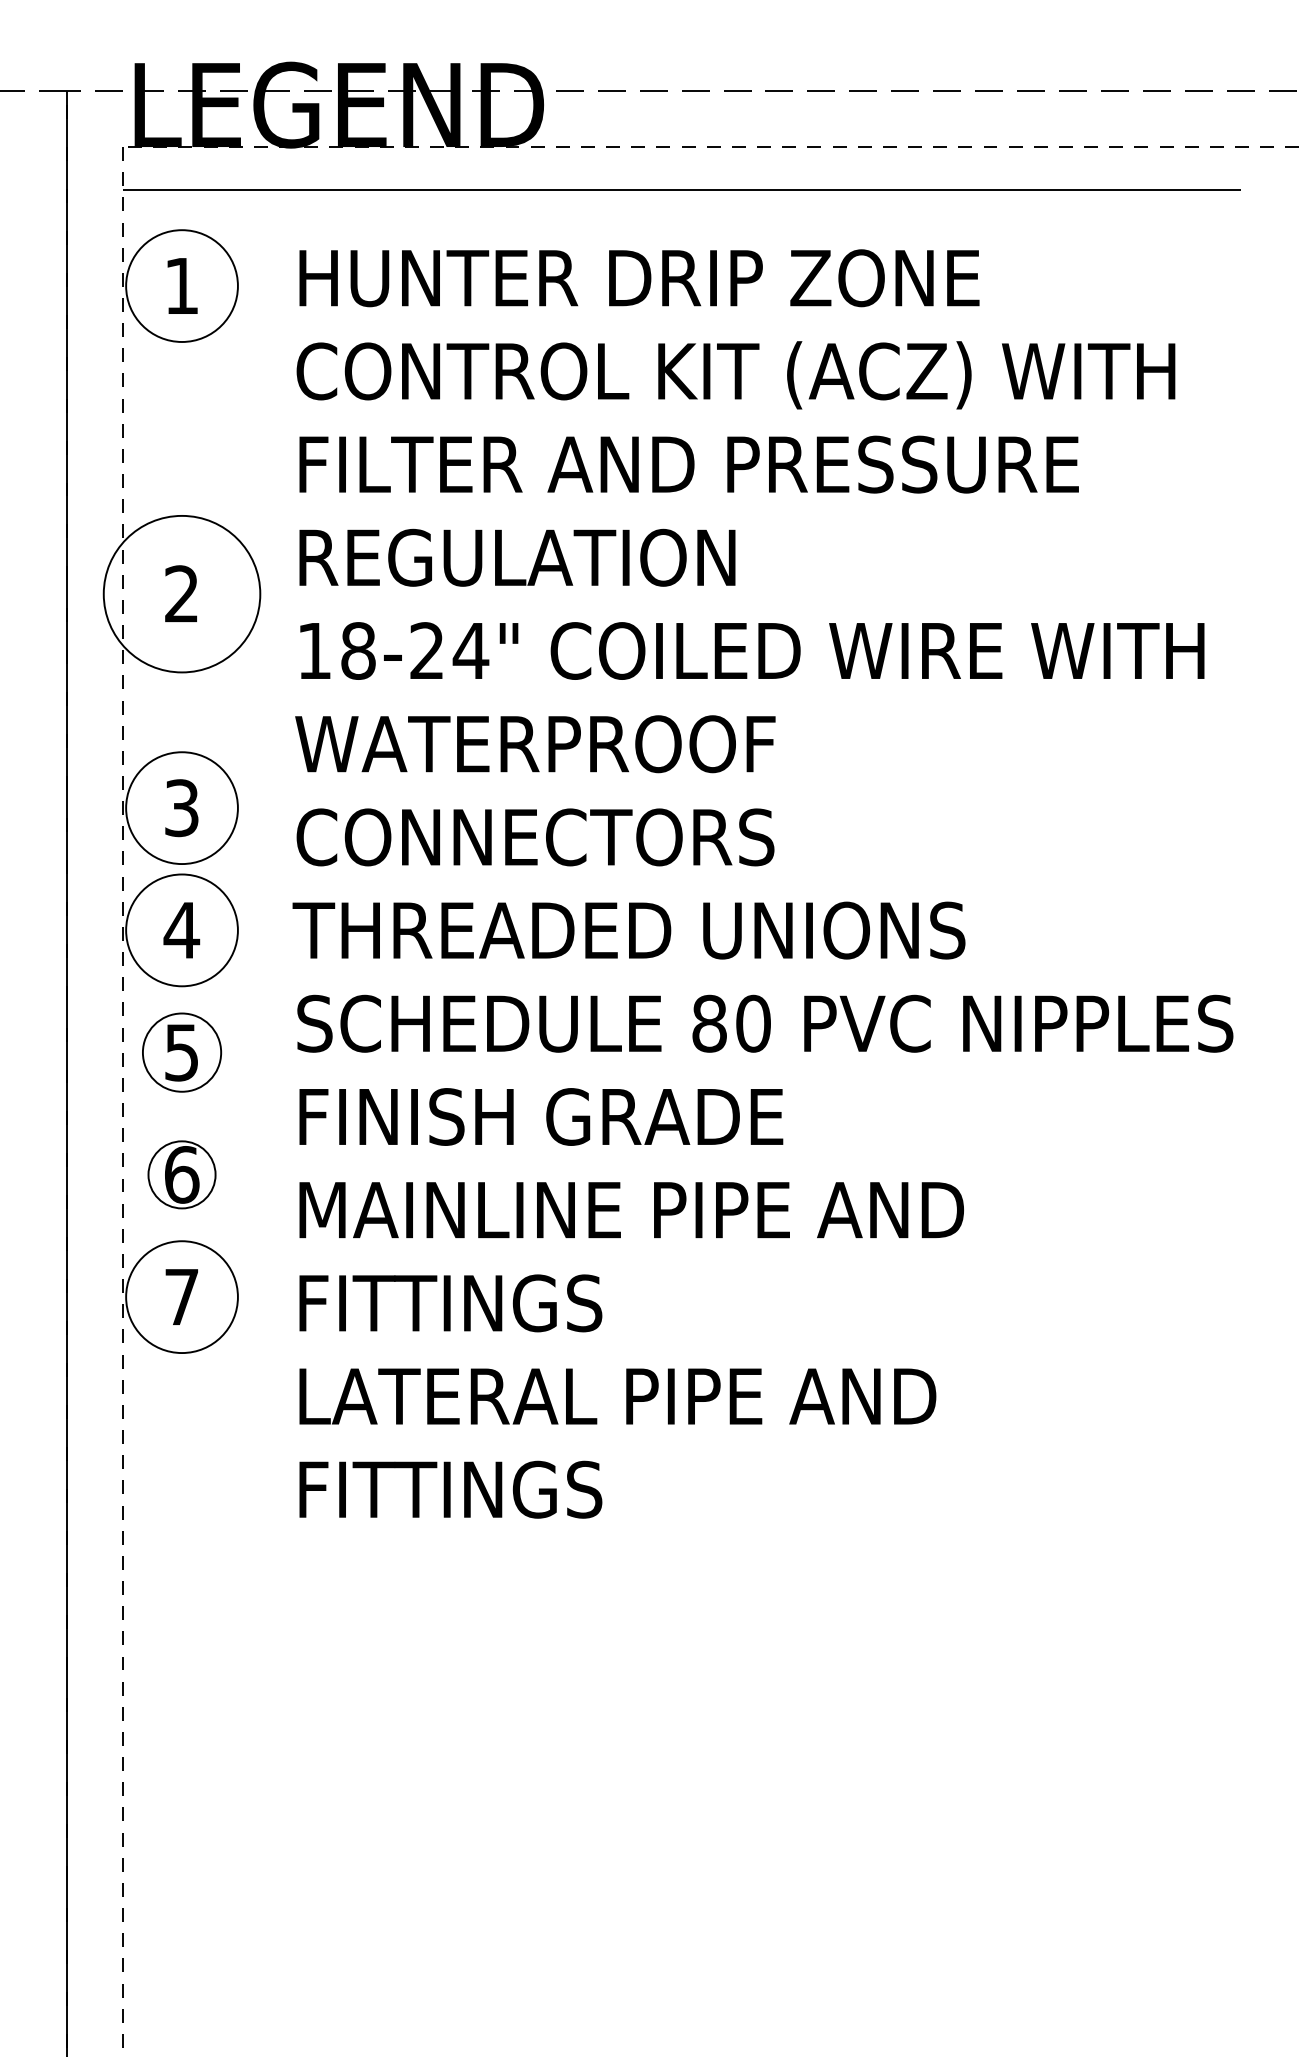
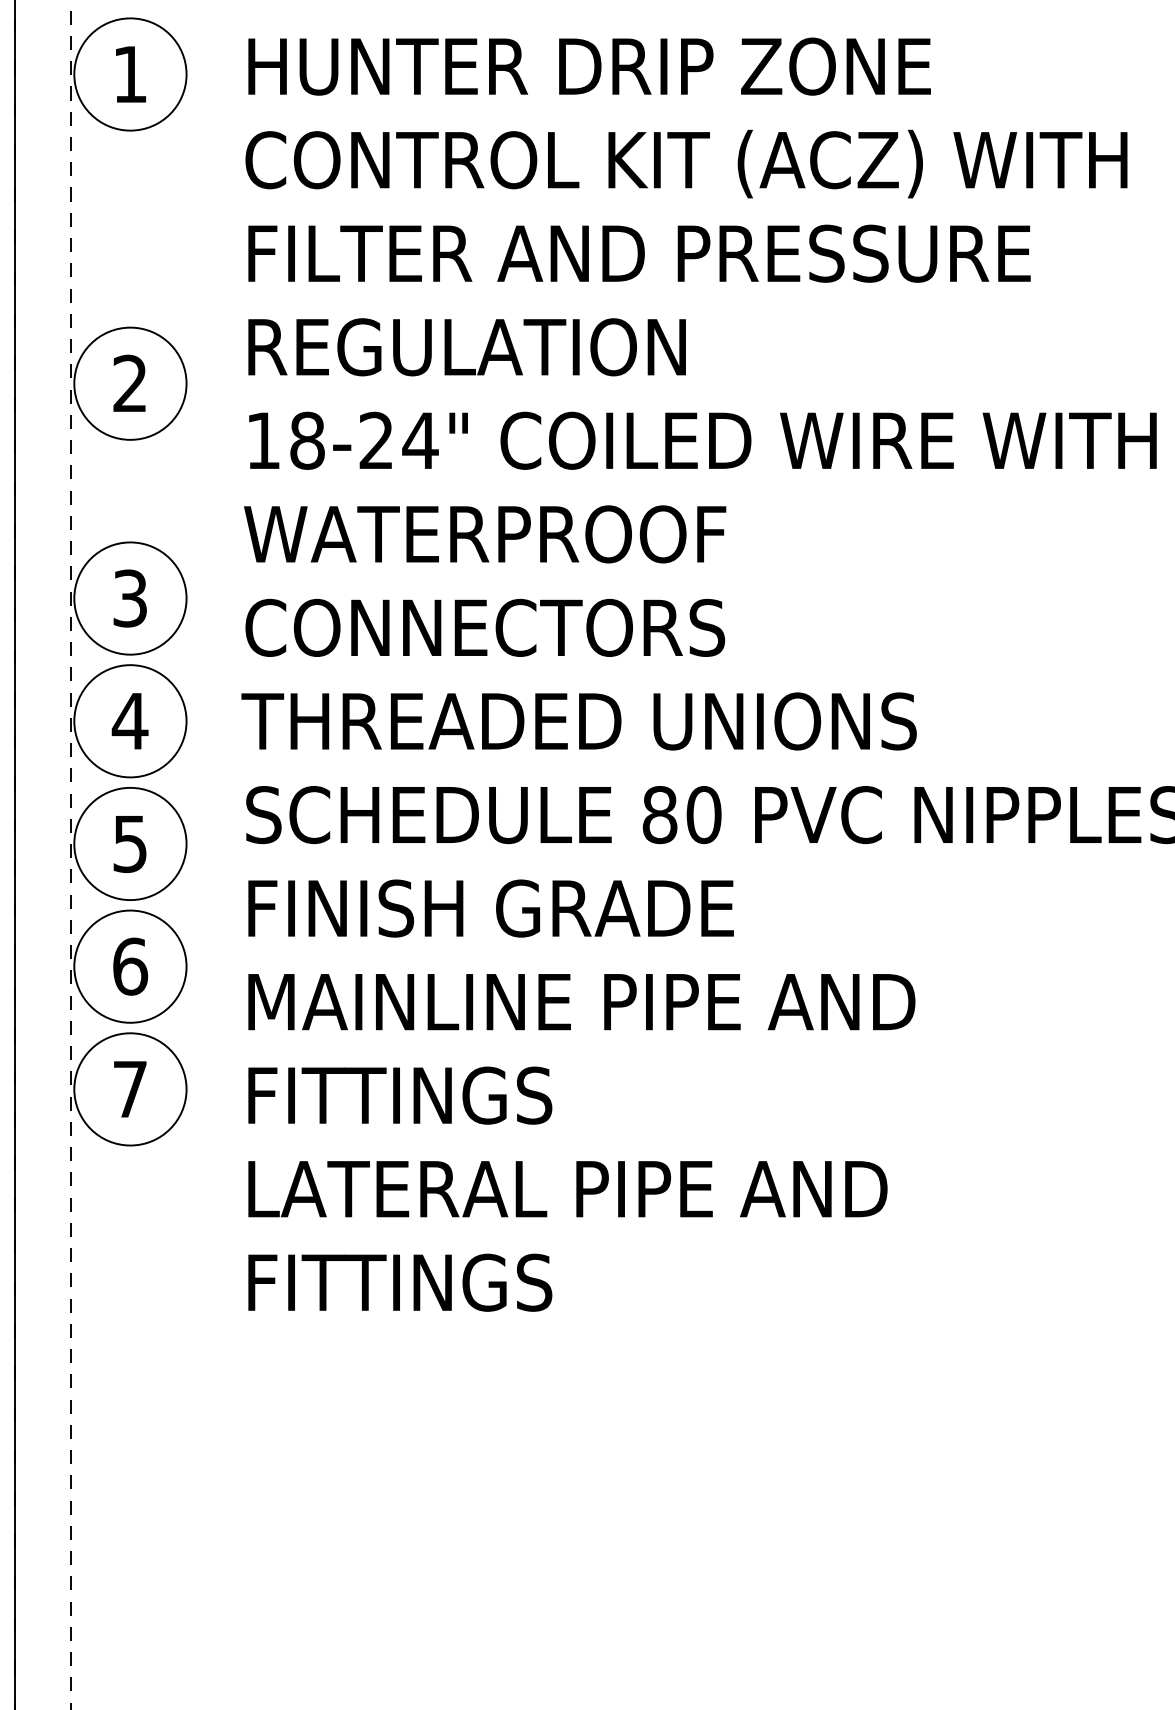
circle: (181, 594) -> (129, 384), size x0.71
circle: (181, 1052) -> (129, 843), size x1.43
circle: (181, 1174) -> (129, 966), size x1.67

